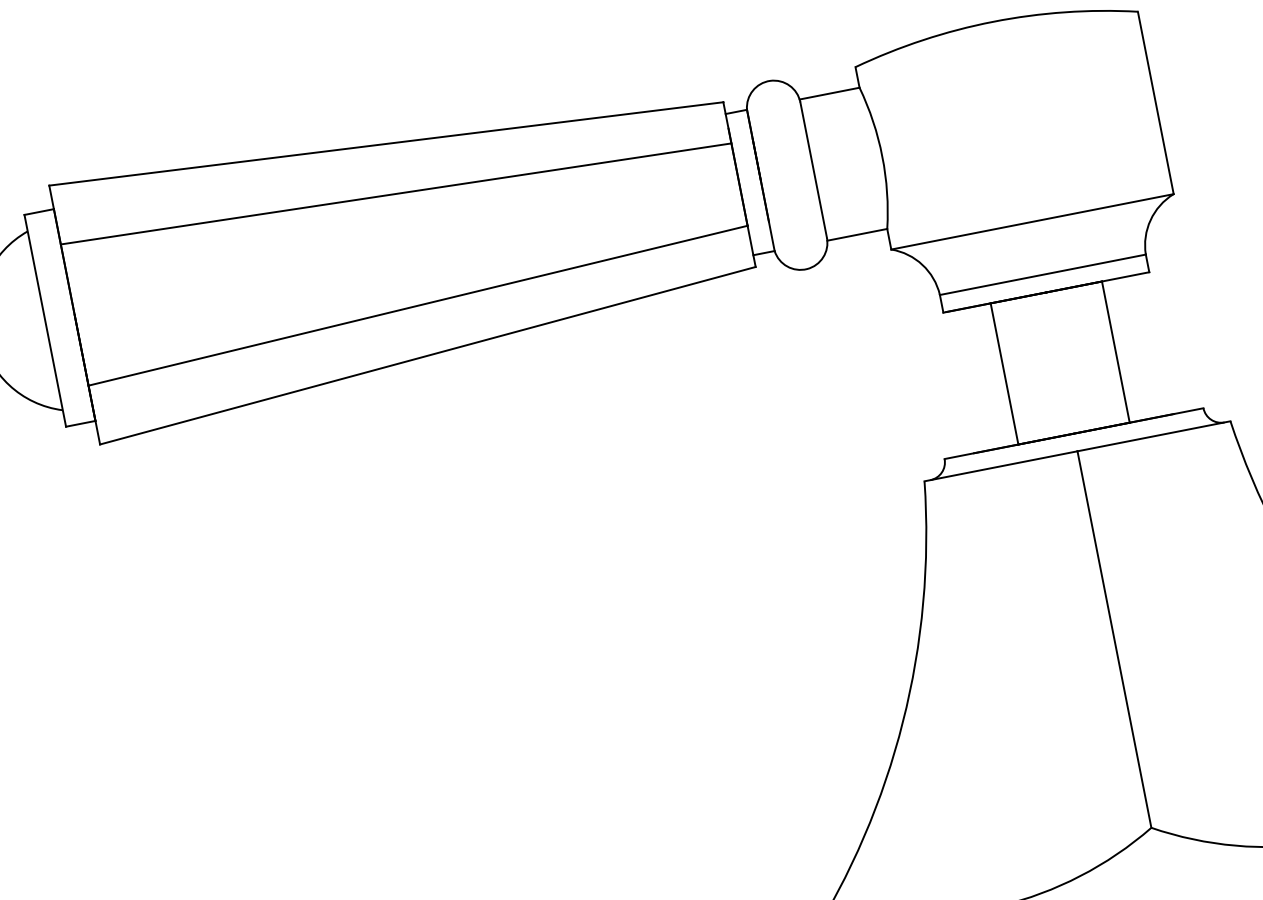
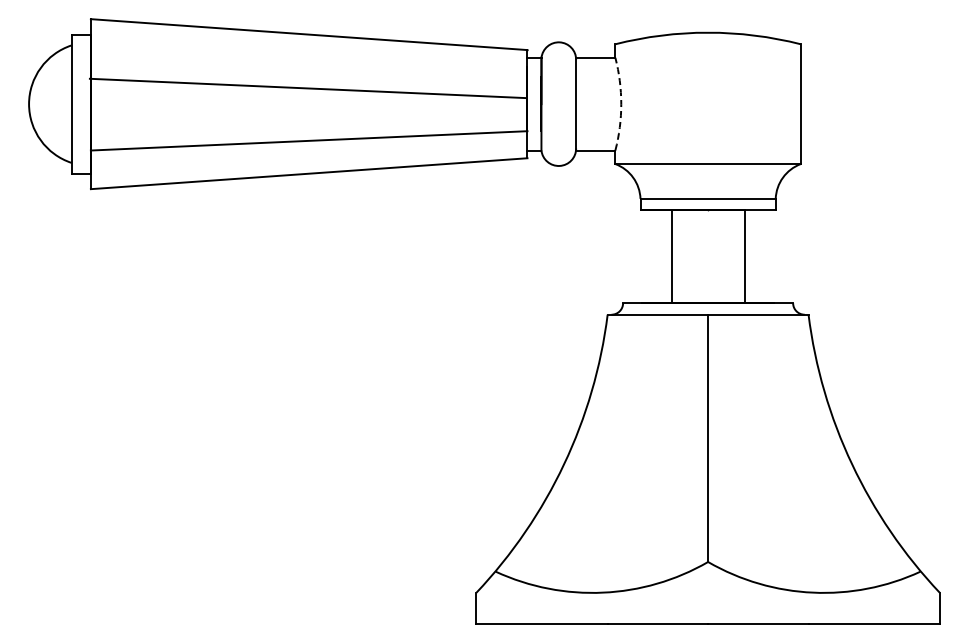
arc: (882, 157) -> (621, 104), solid -> dashed
line: (395, 194) -> (307, 88), moved

